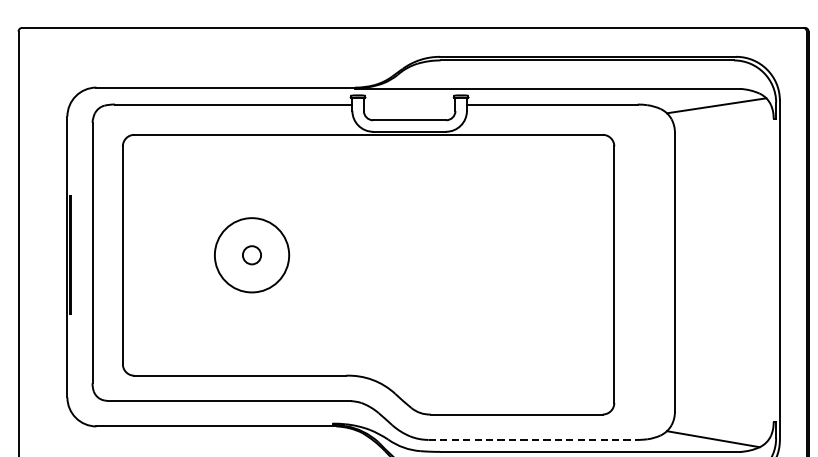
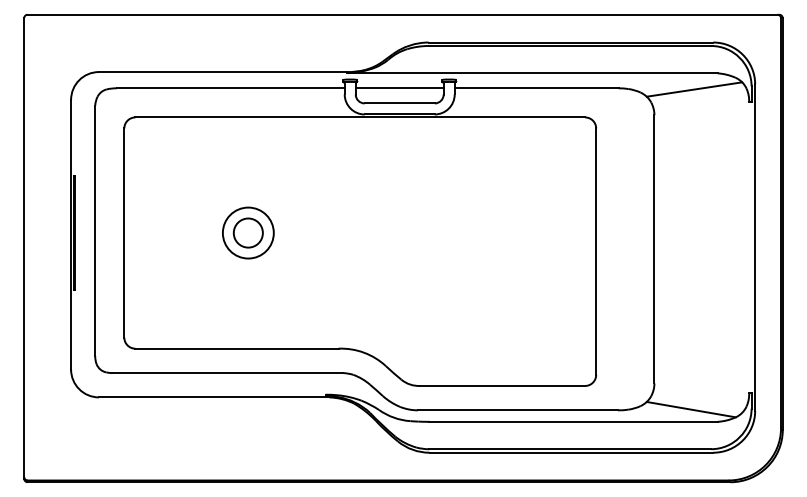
line: (409, 104) -> (399, 88), added
circle: (251, 254) -> (247, 232), size x0.71
circle: (251, 254) -> (247, 232), size x1.67
line: (532, 440) -> (517, 410), dashed -> solid

